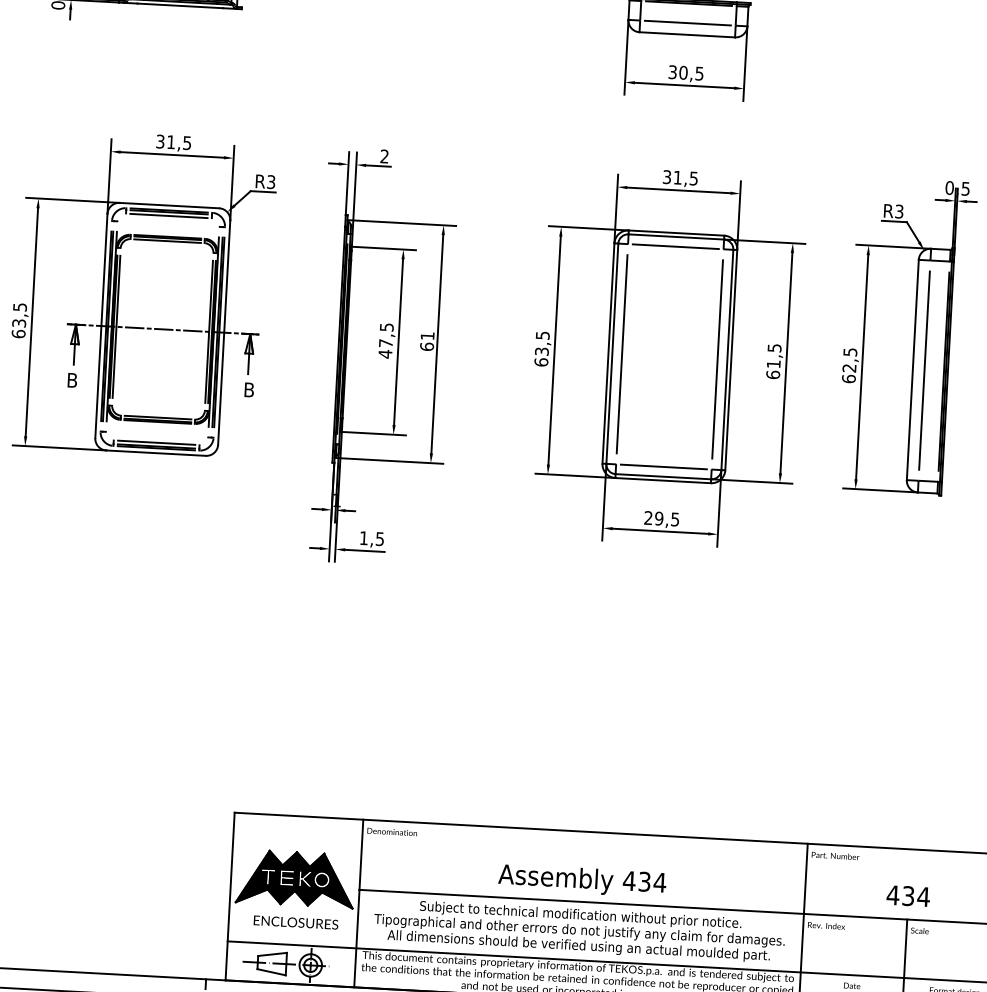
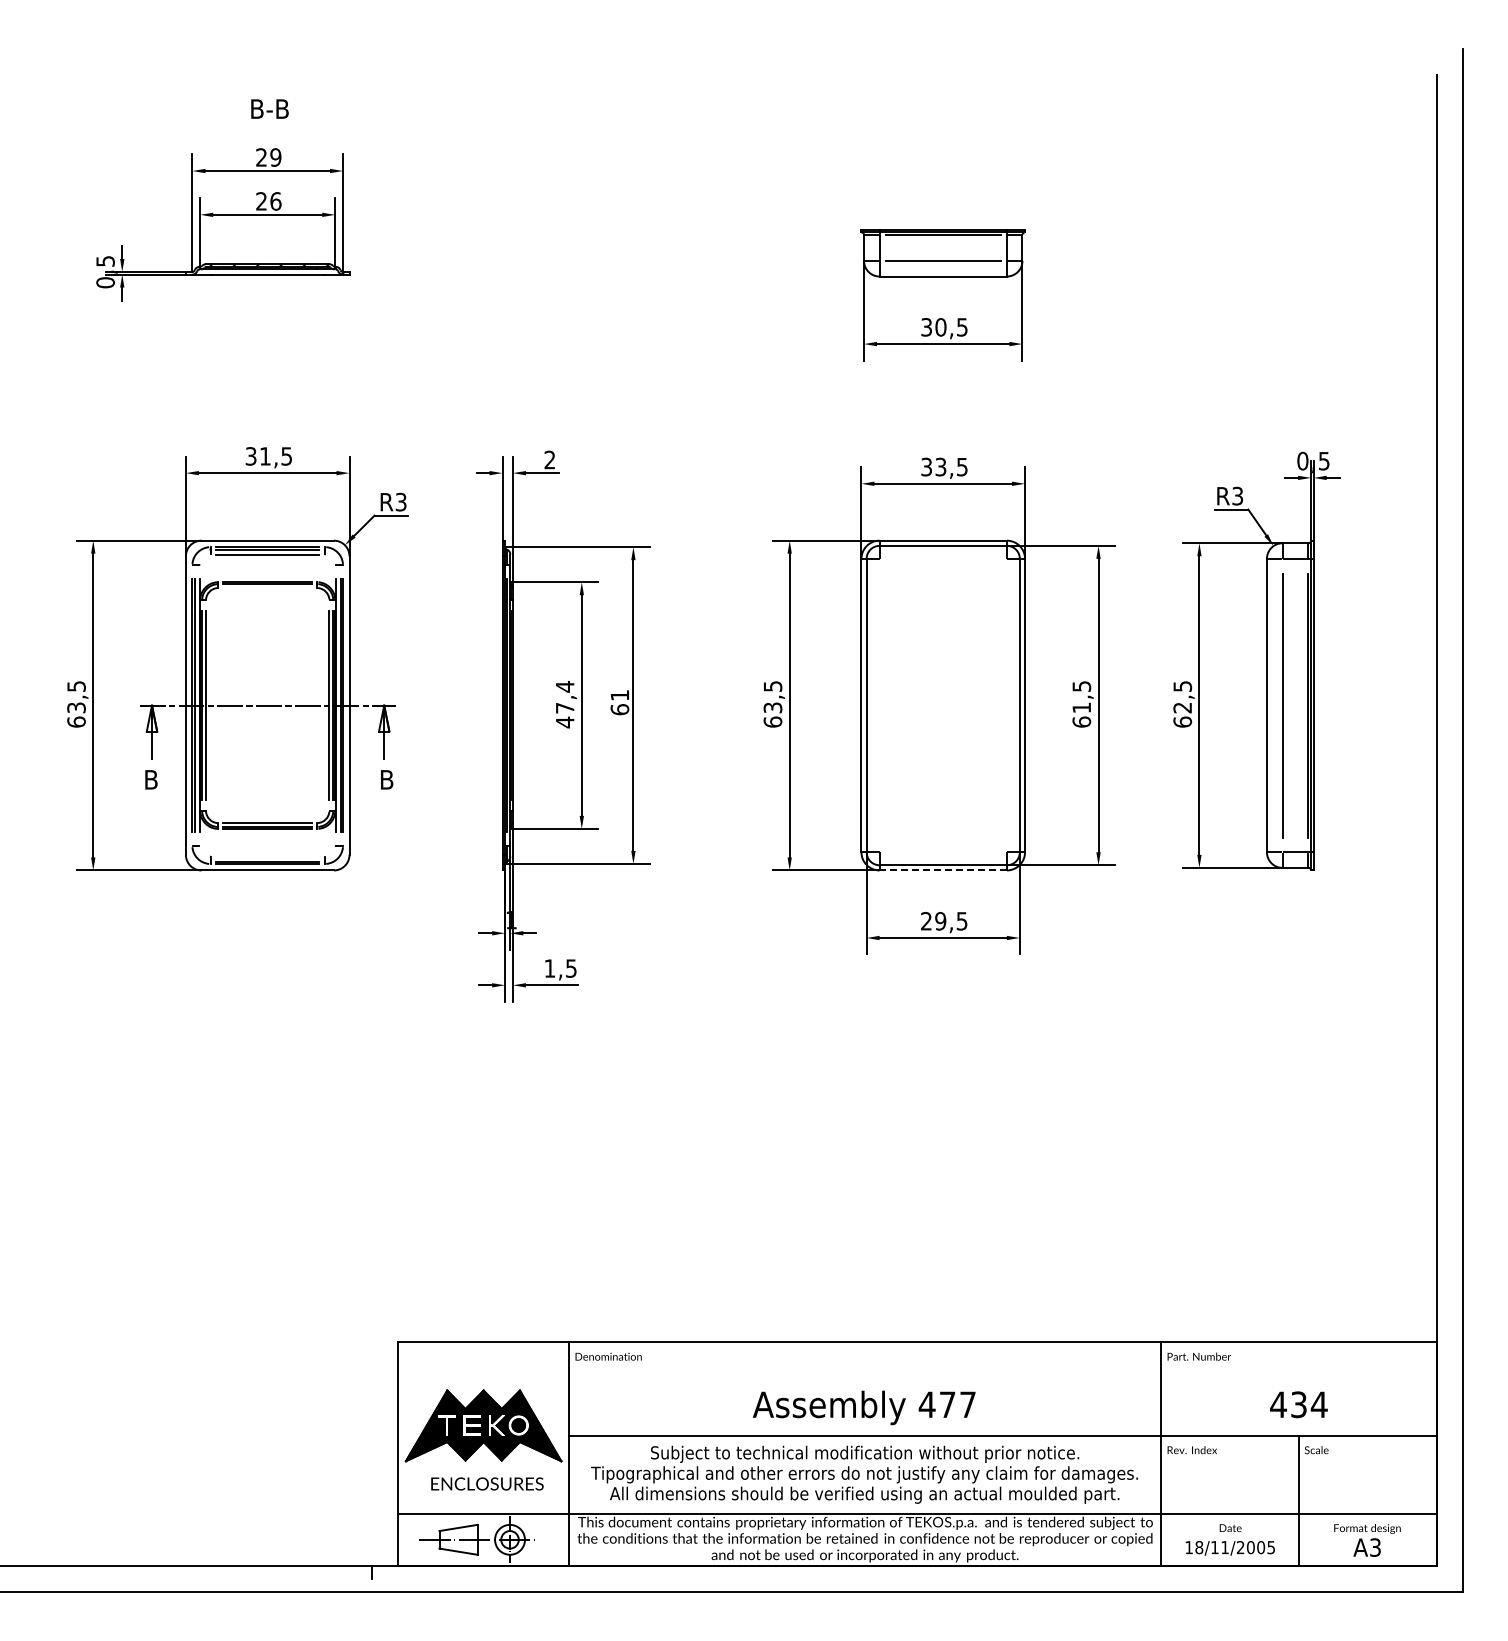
text: (677, 177) -> (940, 466), 31,5 -> 33,5
line: (167, 241) -> (267, 588), removed
line: (675, 246) -> (942, 558), removed
text: (387, 327) -> (565, 686), 47,5 -> 47,4
line: (622, 354) -> (879, 705), removed
line: (717, 359) -> (1006, 705), removed
line: (156, 442) -> (267, 856), removed
line: (663, 467) -> (942, 852), removed
line: (663, 480) -> (943, 870), solid -> dashed
text: (652, 882) -> (958, 1404), 434 -> 477

